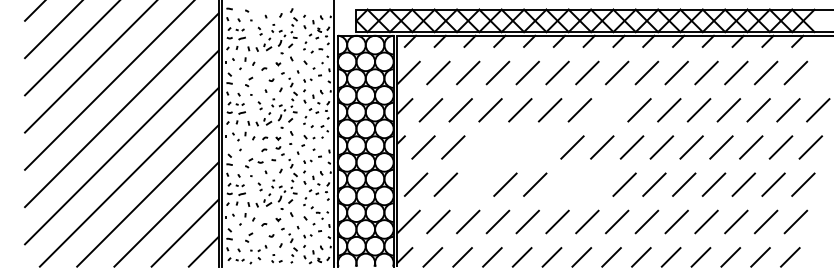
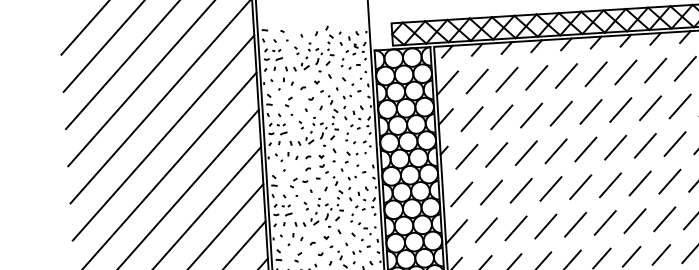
line: (609, 110) -> (650, 108), added
line: (482, 147) -> (525, 153), added
line: (512, 147) -> (555, 151), added
line: (542, 147) -> (585, 149), added
line: (475, 184) -> (521, 190), added
line: (564, 184) -> (609, 185), added
line: (594, 184) -> (639, 183), added

